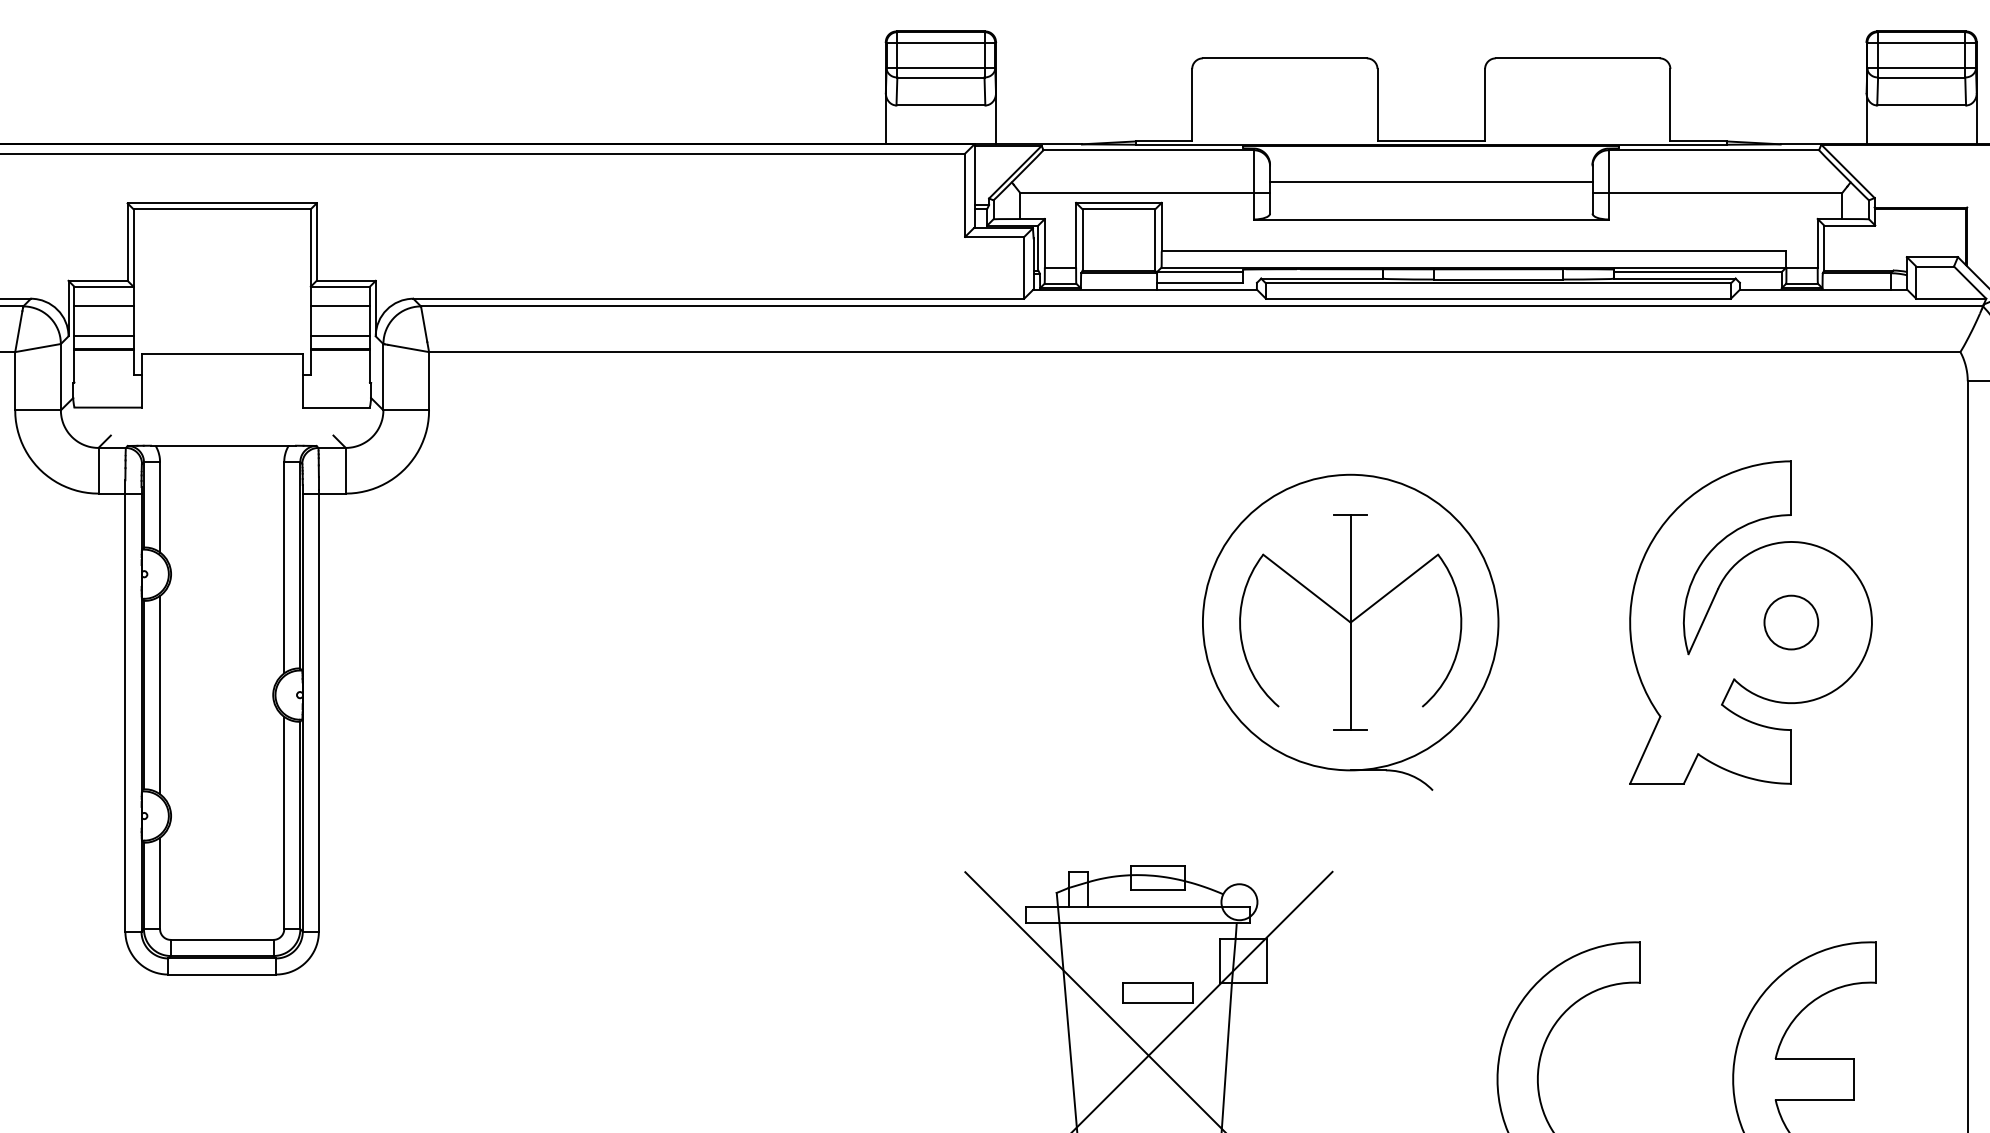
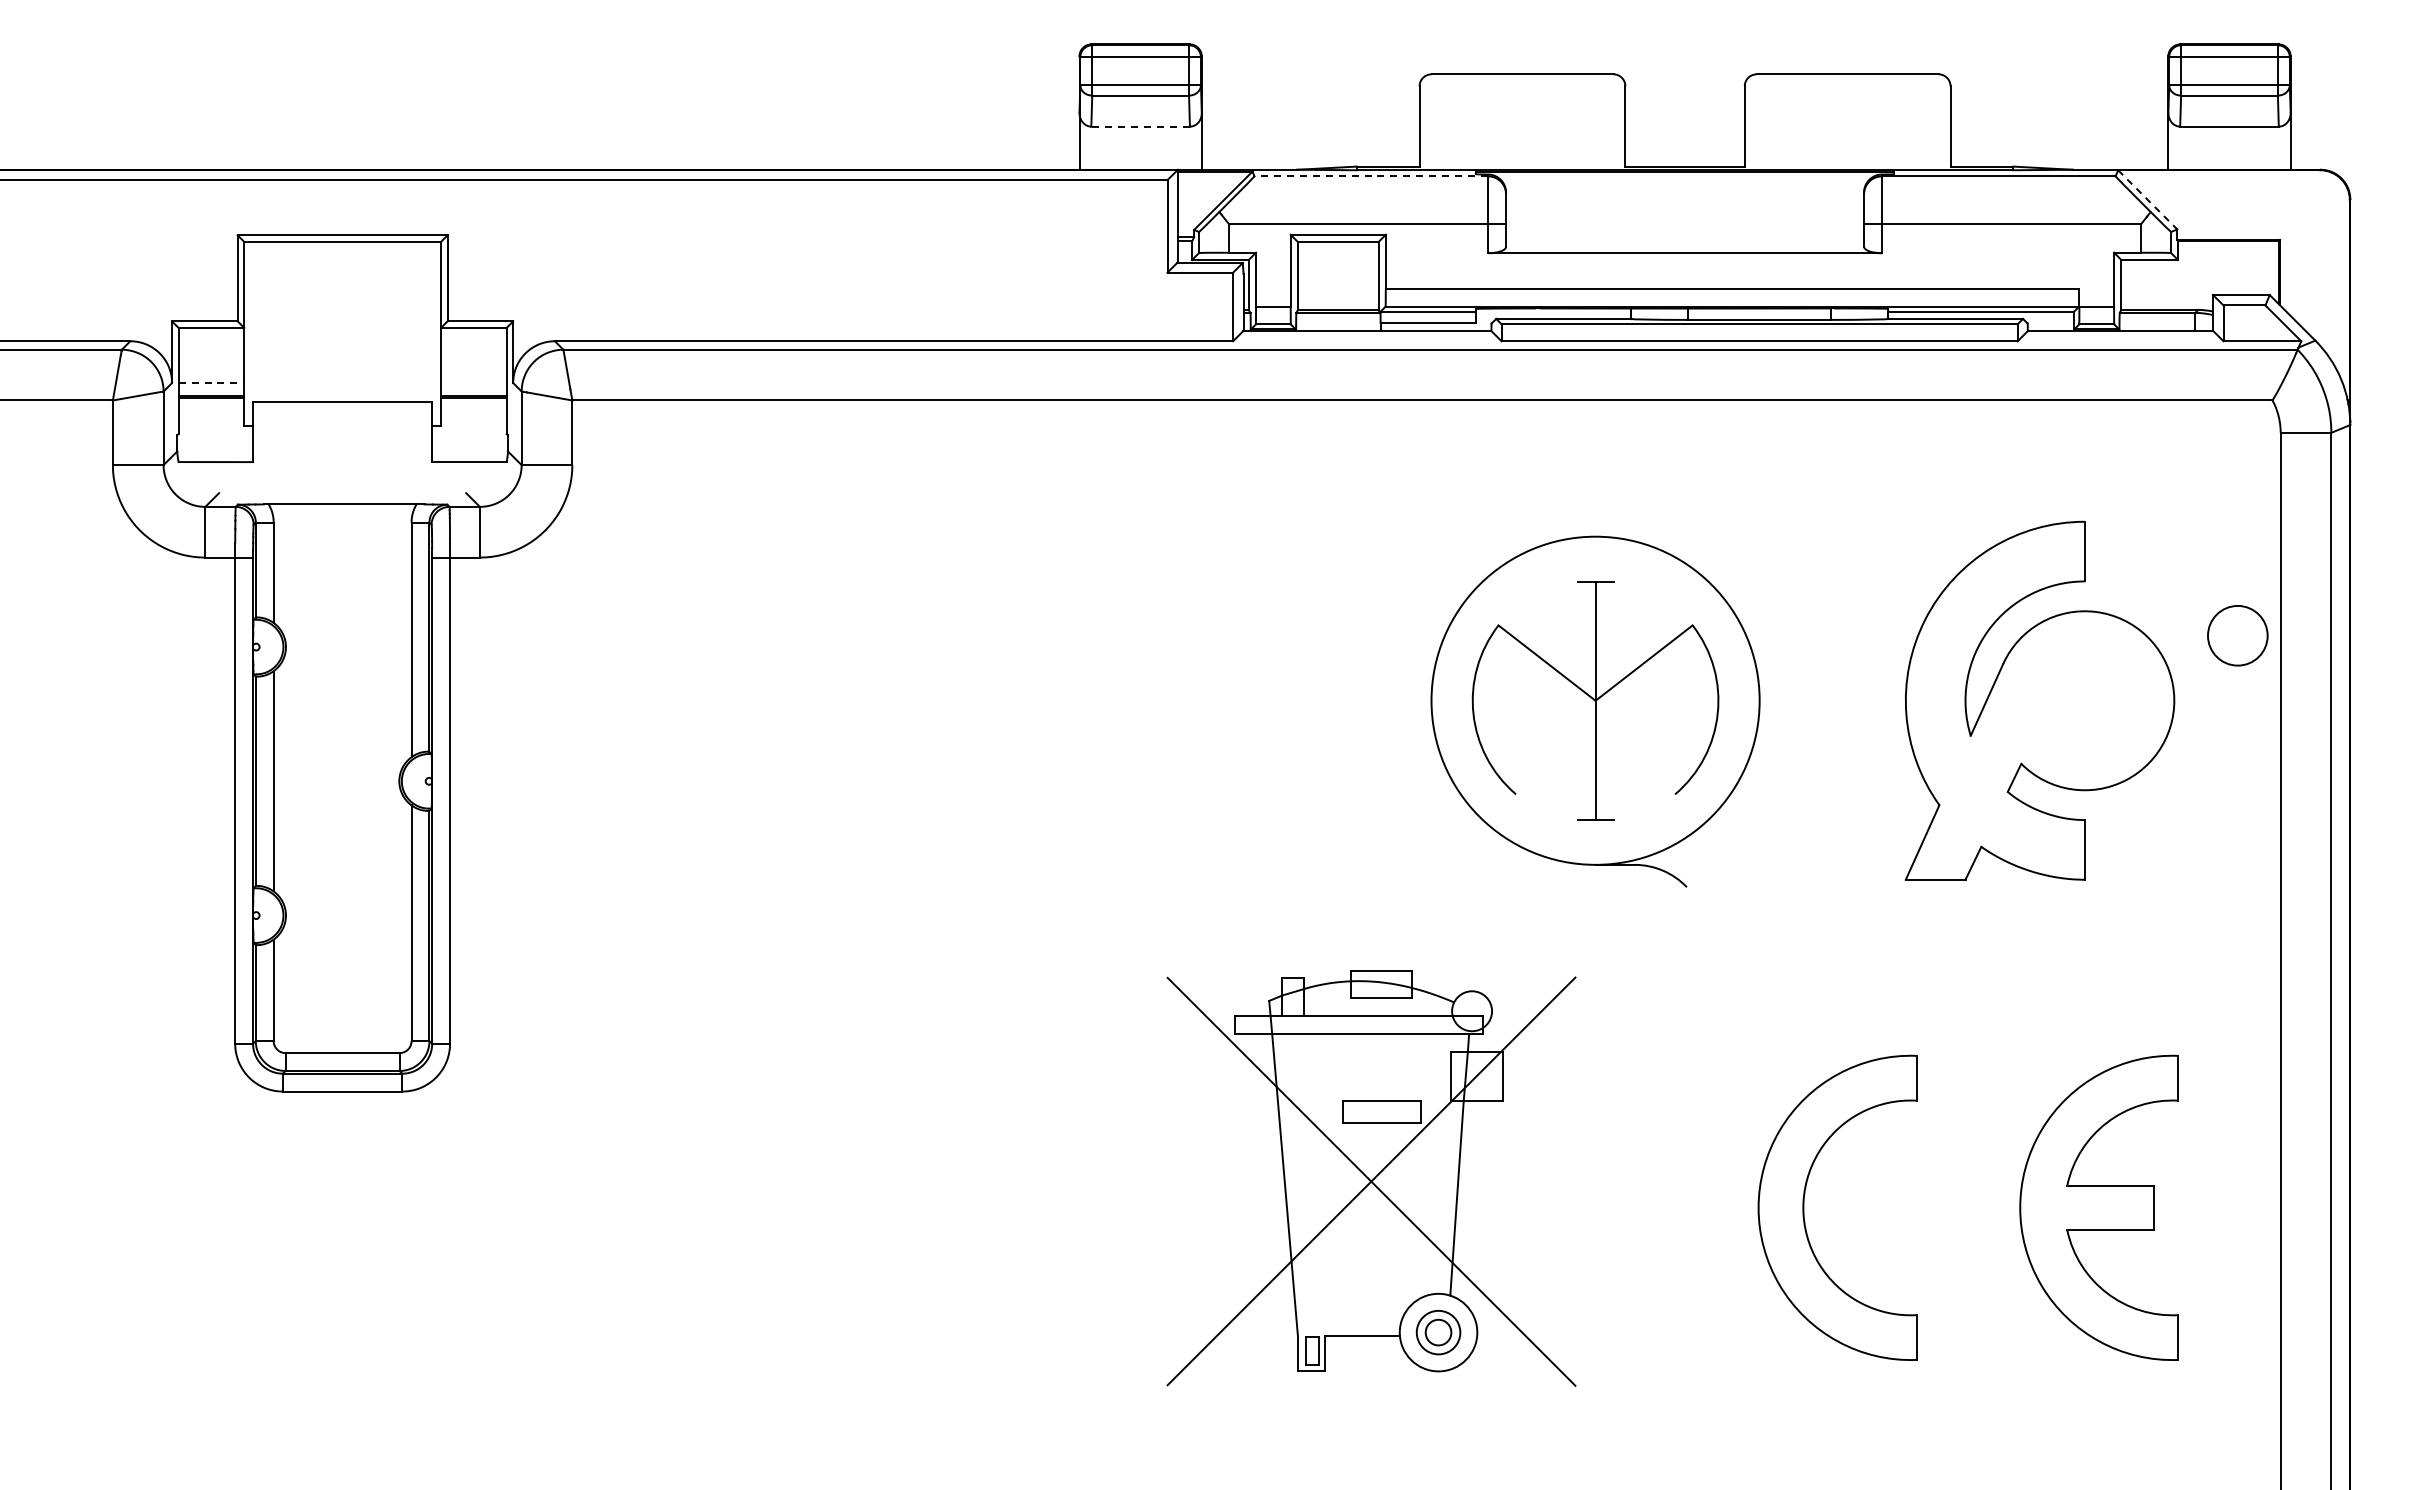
line: (940, 105) -> (1140, 126), solid -> dashed
line: (1148, 150) -> (1371, 176), solid -> dashed
line: (1847, 171) -> (2147, 199), solid -> dashed
line: (1431, 181) -> (1685, 211), removed
line: (104, 306) -> (211, 349), removed
line: (340, 306) -> (473, 349), removed
line: (104, 335) -> (211, 382), solid -> dashed
line: (340, 335) -> (473, 382), removed
circle: (1791, 622) -> (2237, 635), moved

